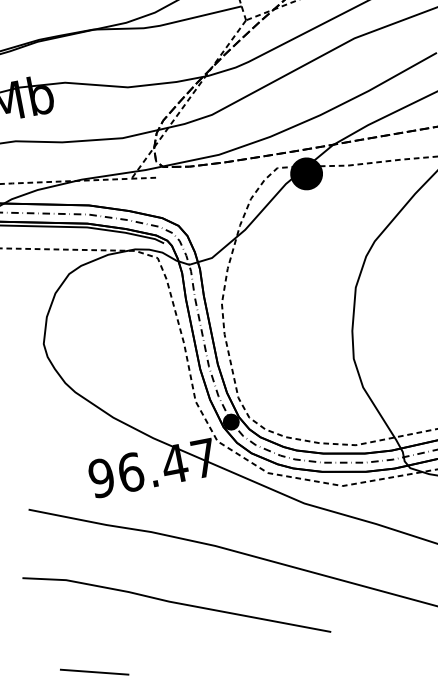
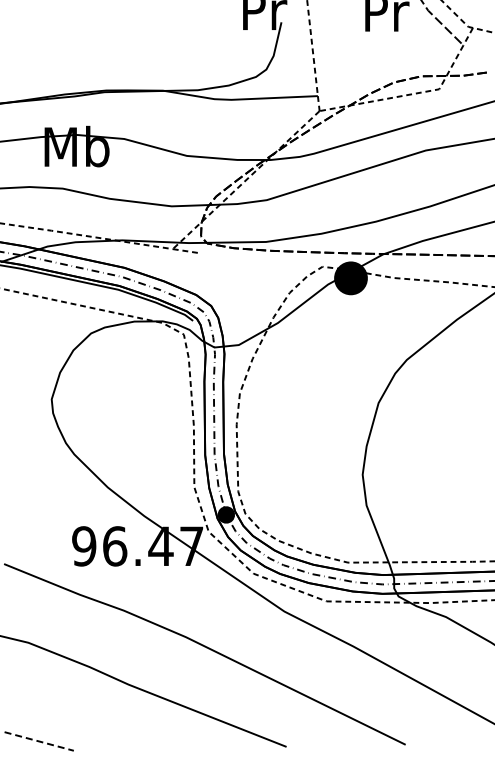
line: (94, 672) -> (39, 741), solid -> dashed

